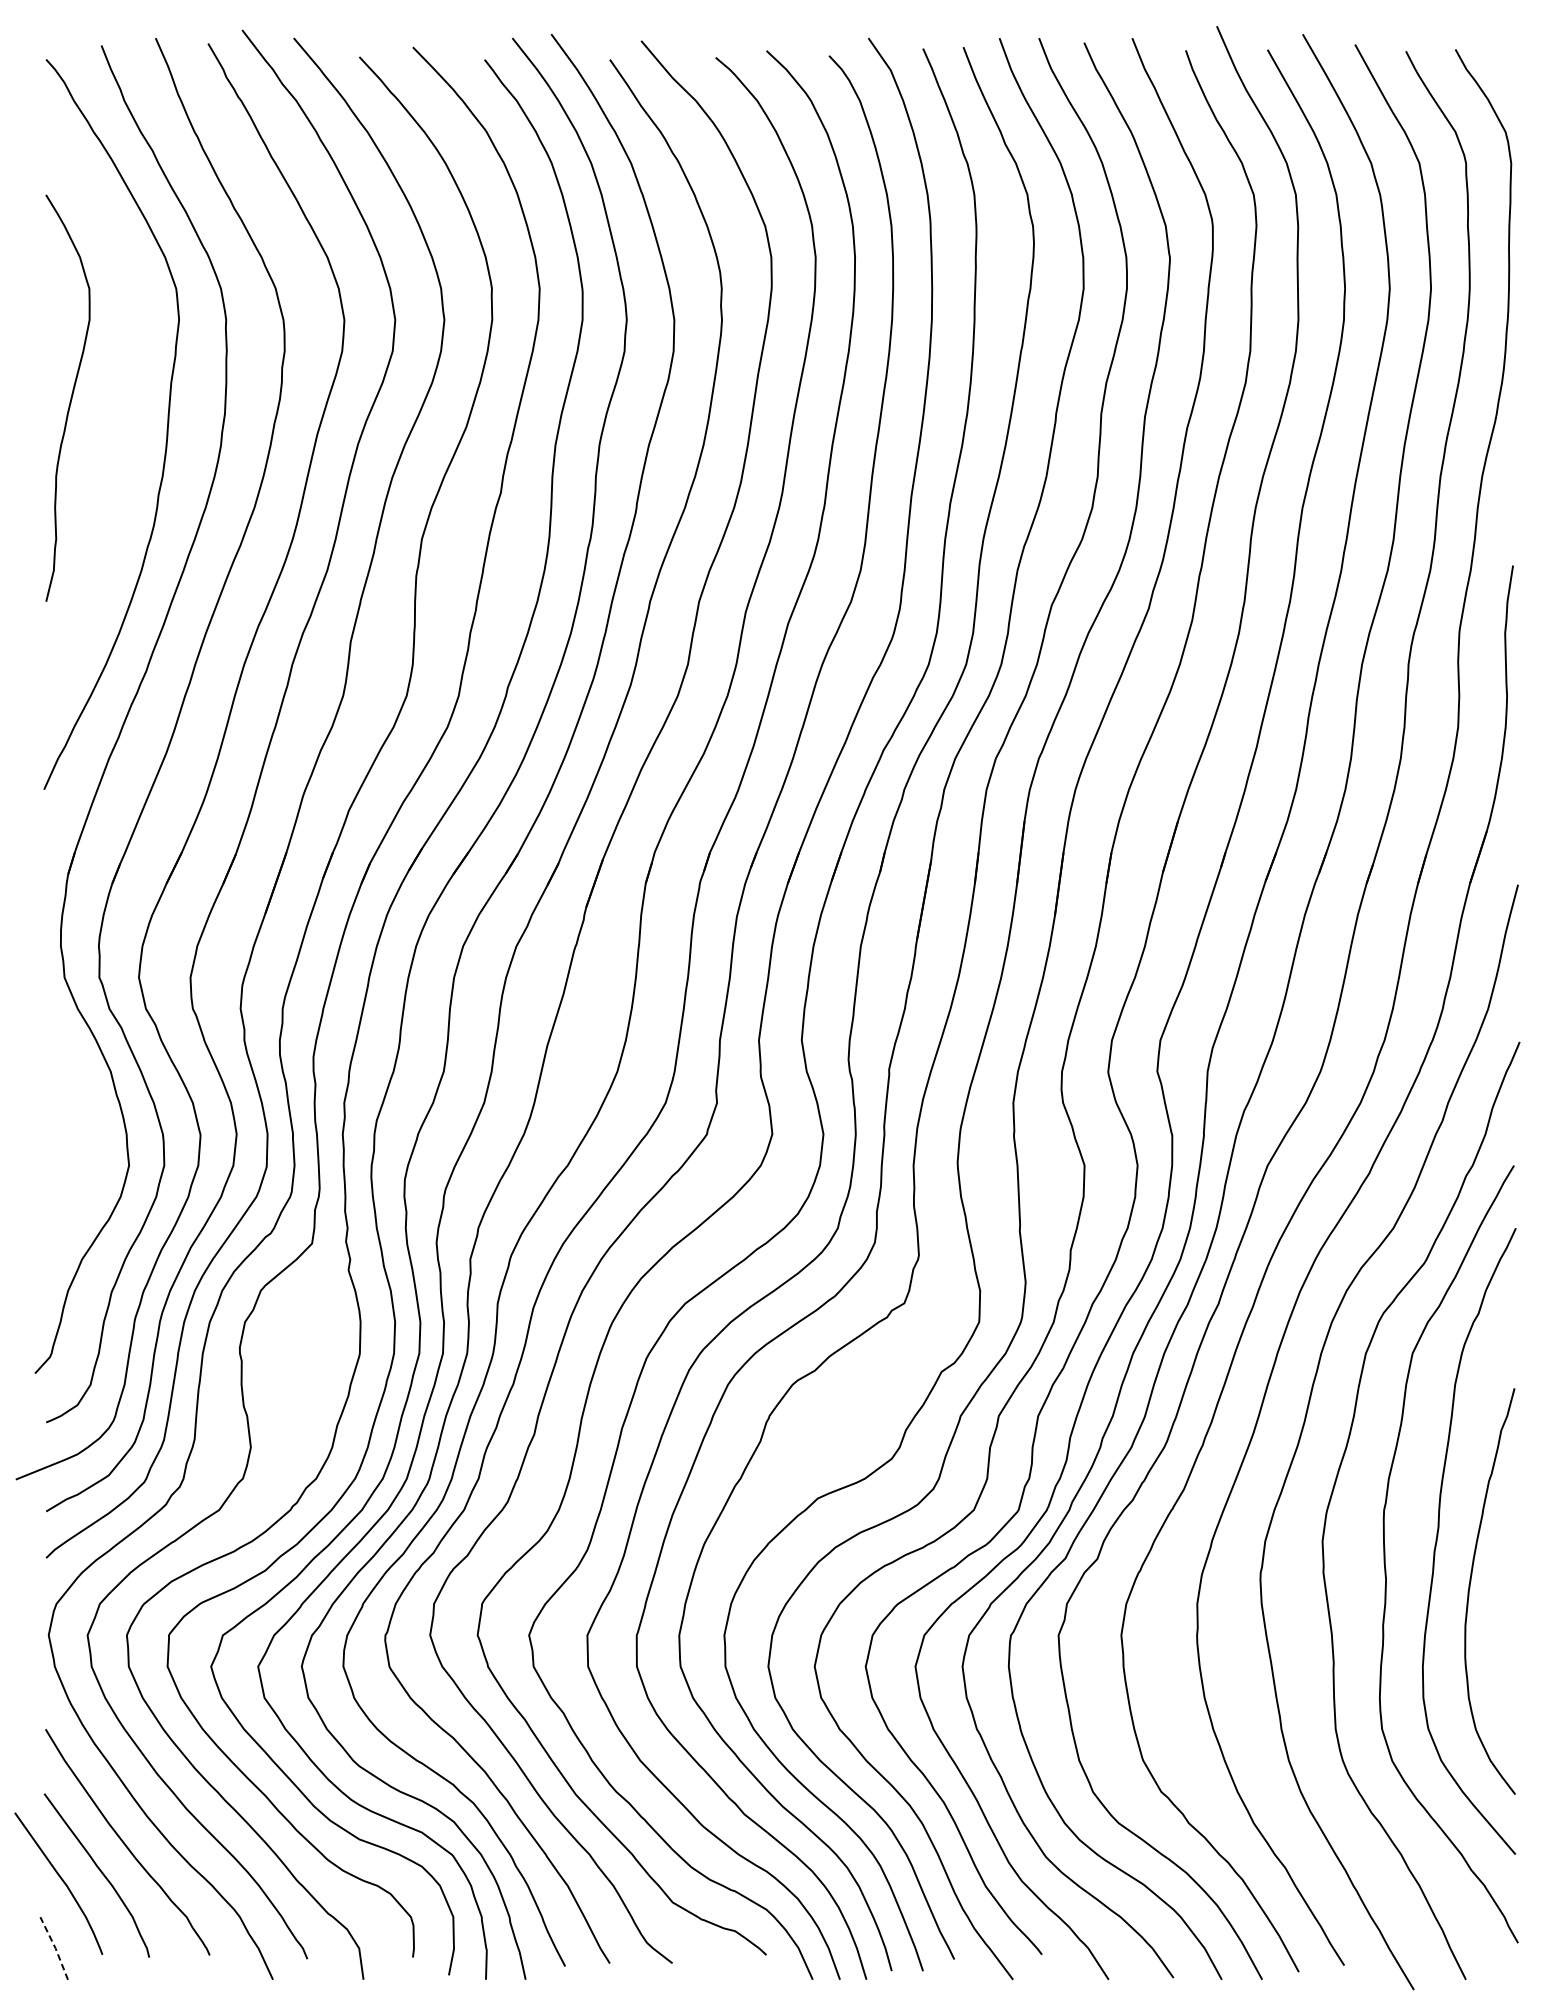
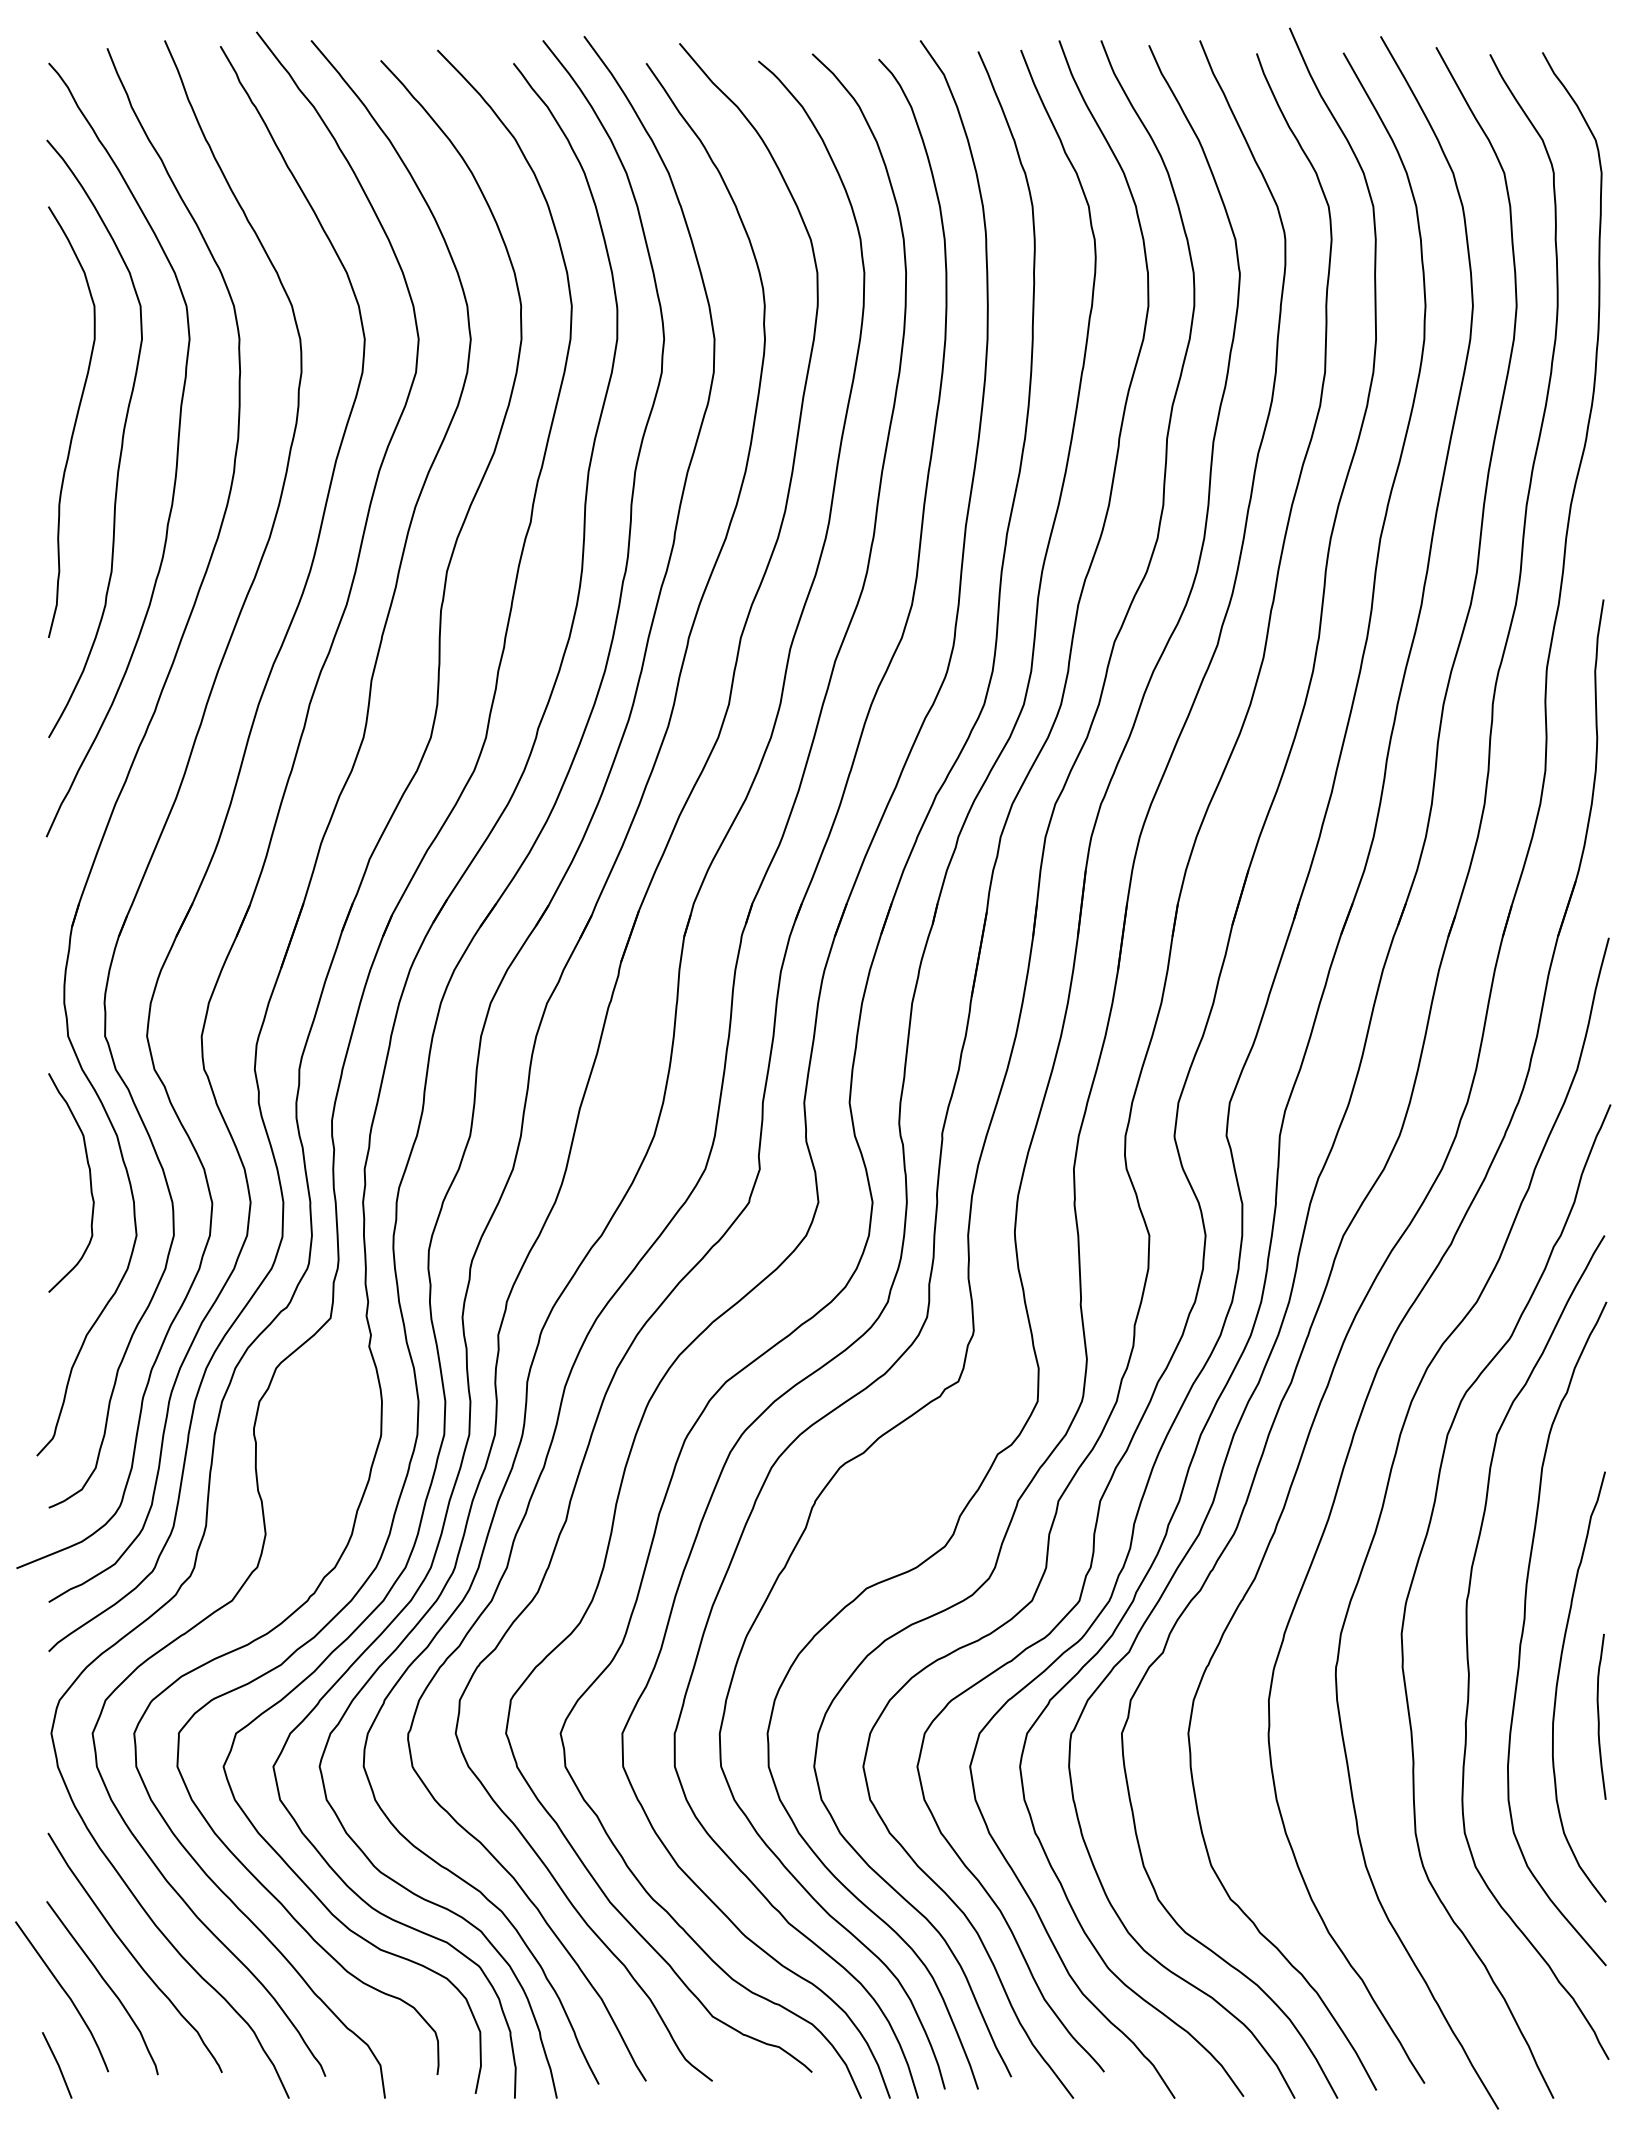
curve: (114, 414) -> (121, 439), added
curve: (84, 1114) -> (89, 1181), added
curve: (1509, 1619) -> (1599, 1716), added
line: (55, 1948) -> (58, 2065), dashed -> solid

